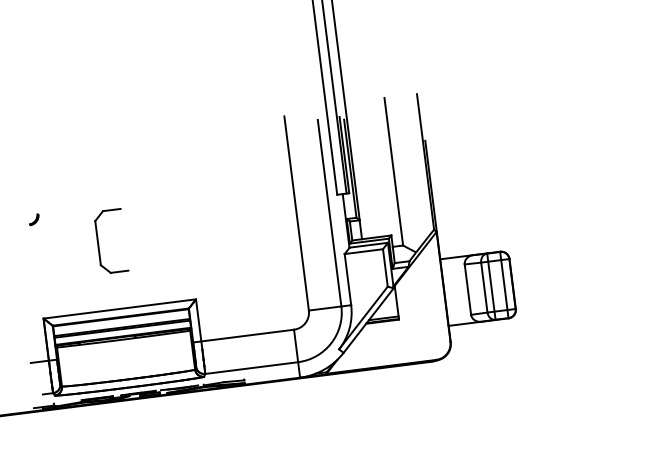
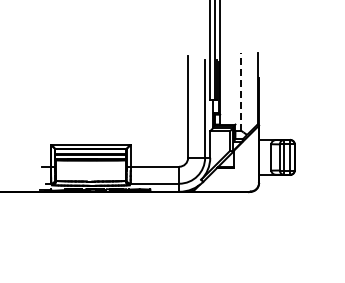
line: (393, 170) -> (240, 91), solid -> dashed
part: (33, 220) -> (52, 93), removed
part: (110, 241) -> (90, 109), removed

